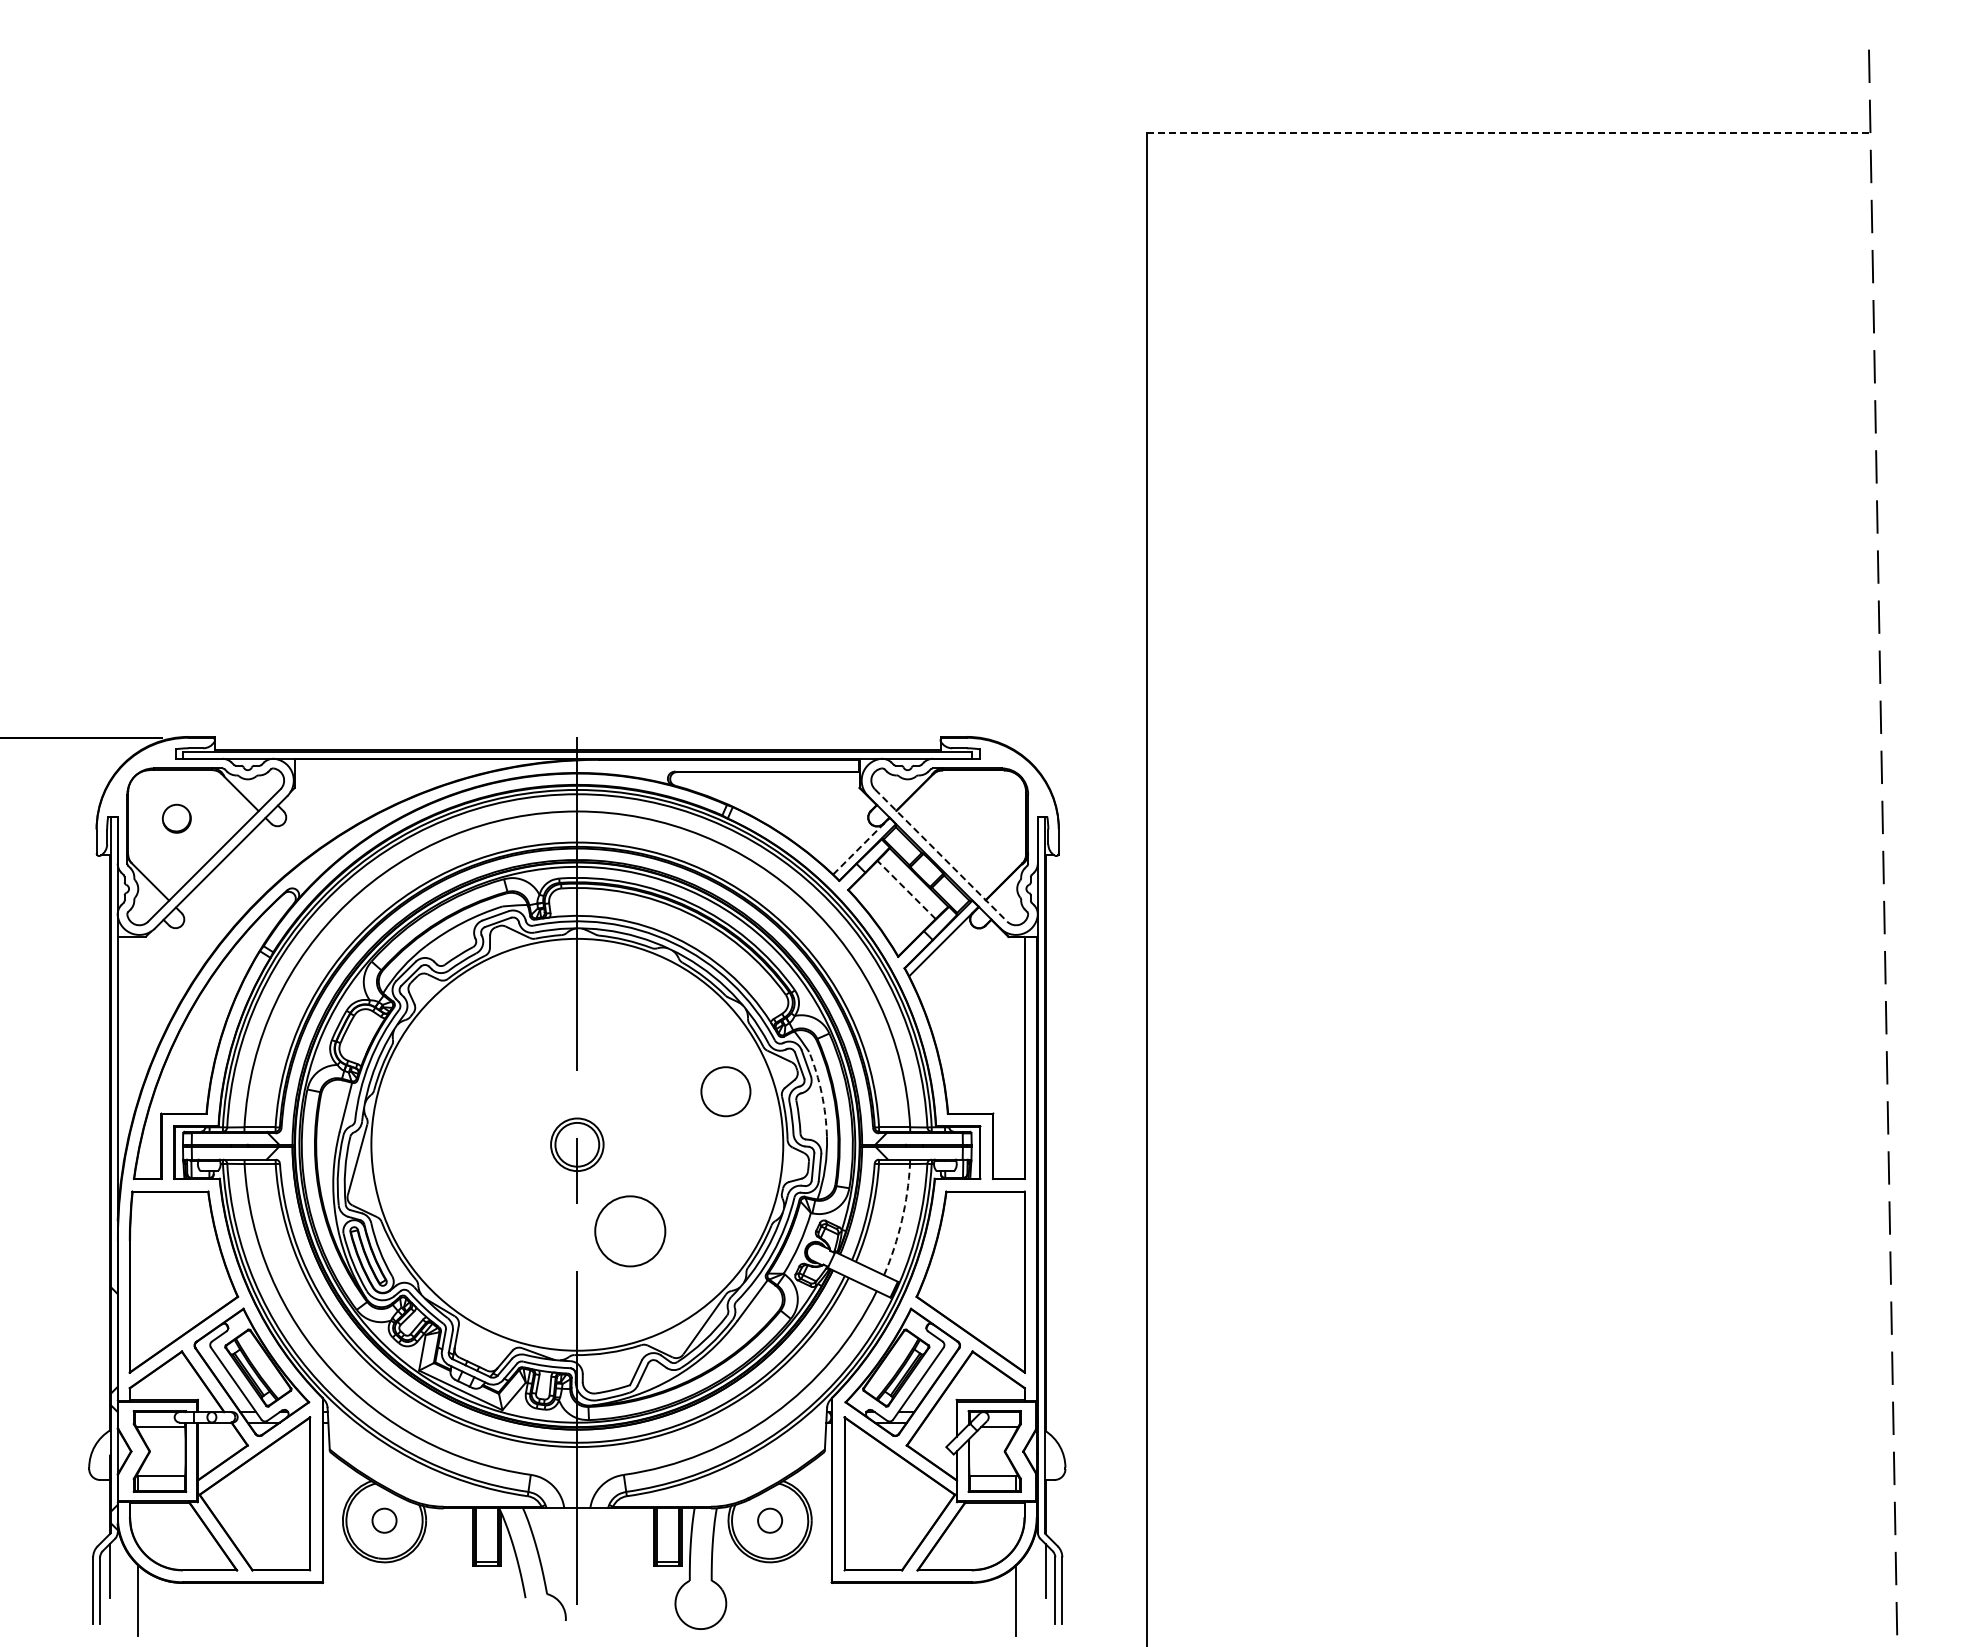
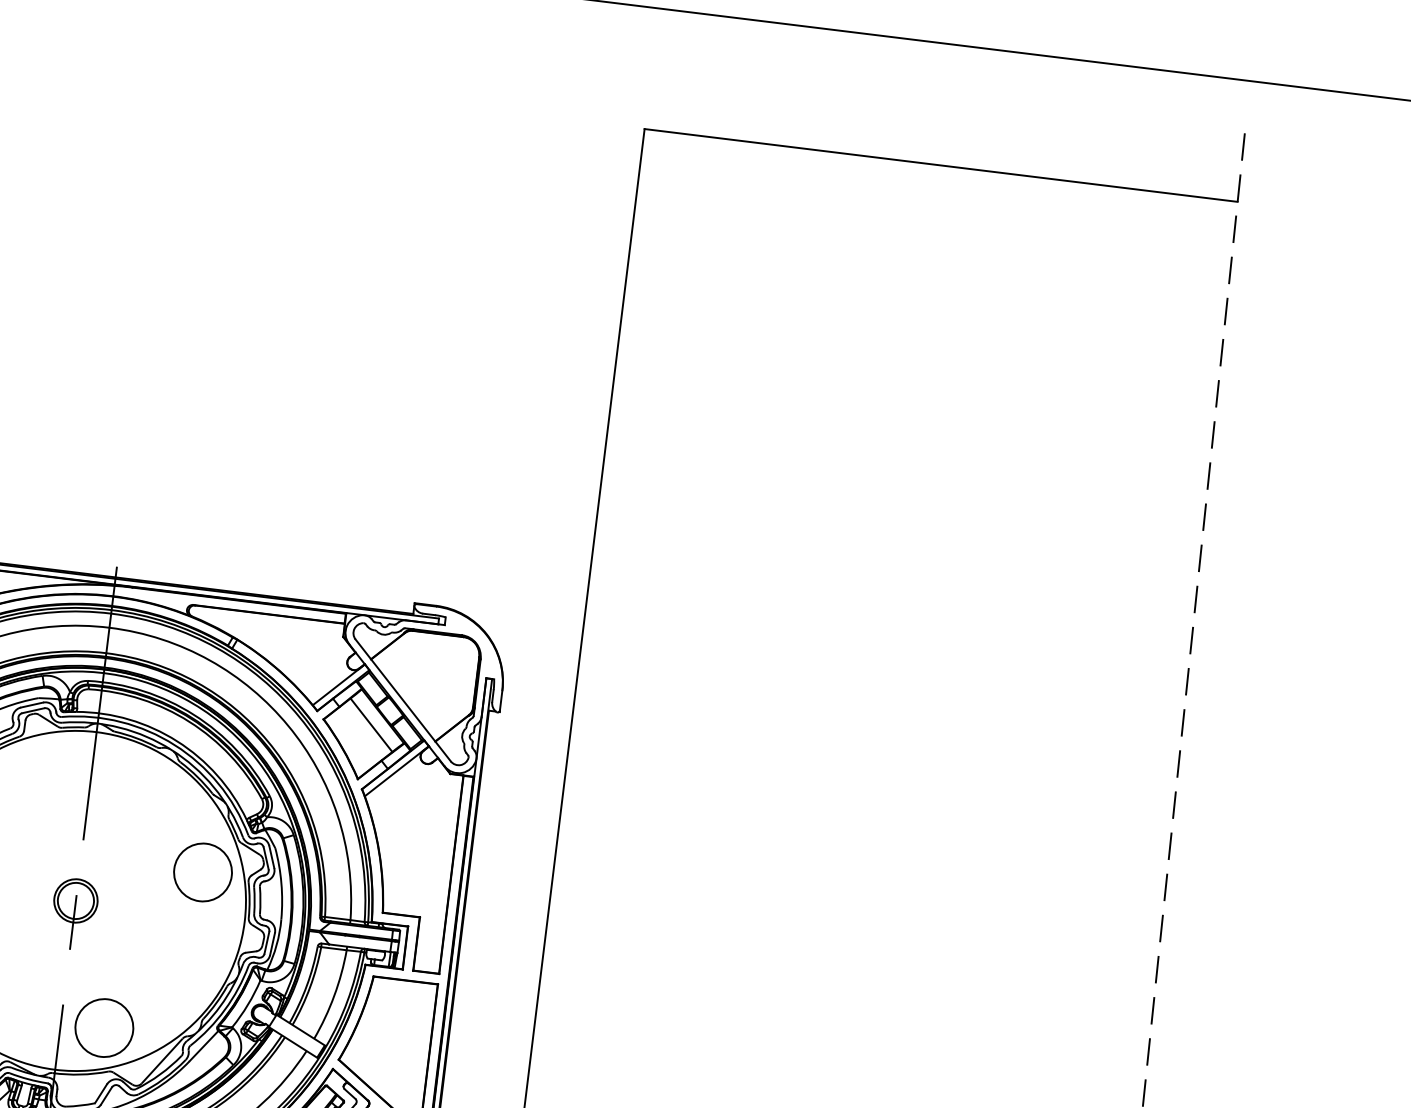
line: (1508, 133) -> (940, 165), dashed -> solid
line: (861, 845) -> (338, 684), dashed -> solid
line: (941, 855) -> (403, 700), dashed -> solid
line: (906, 889) -> (371, 724), dashed -> solid
circle: (725, 1091) -> (202, 872), size x1.43
arc: (821, 1093) -> (281, 883), dashed -> solid
arc: (901, 1220) -> (334, 995), dashed -> solid
circle: (630, 1231) -> (104, 1028), moved

